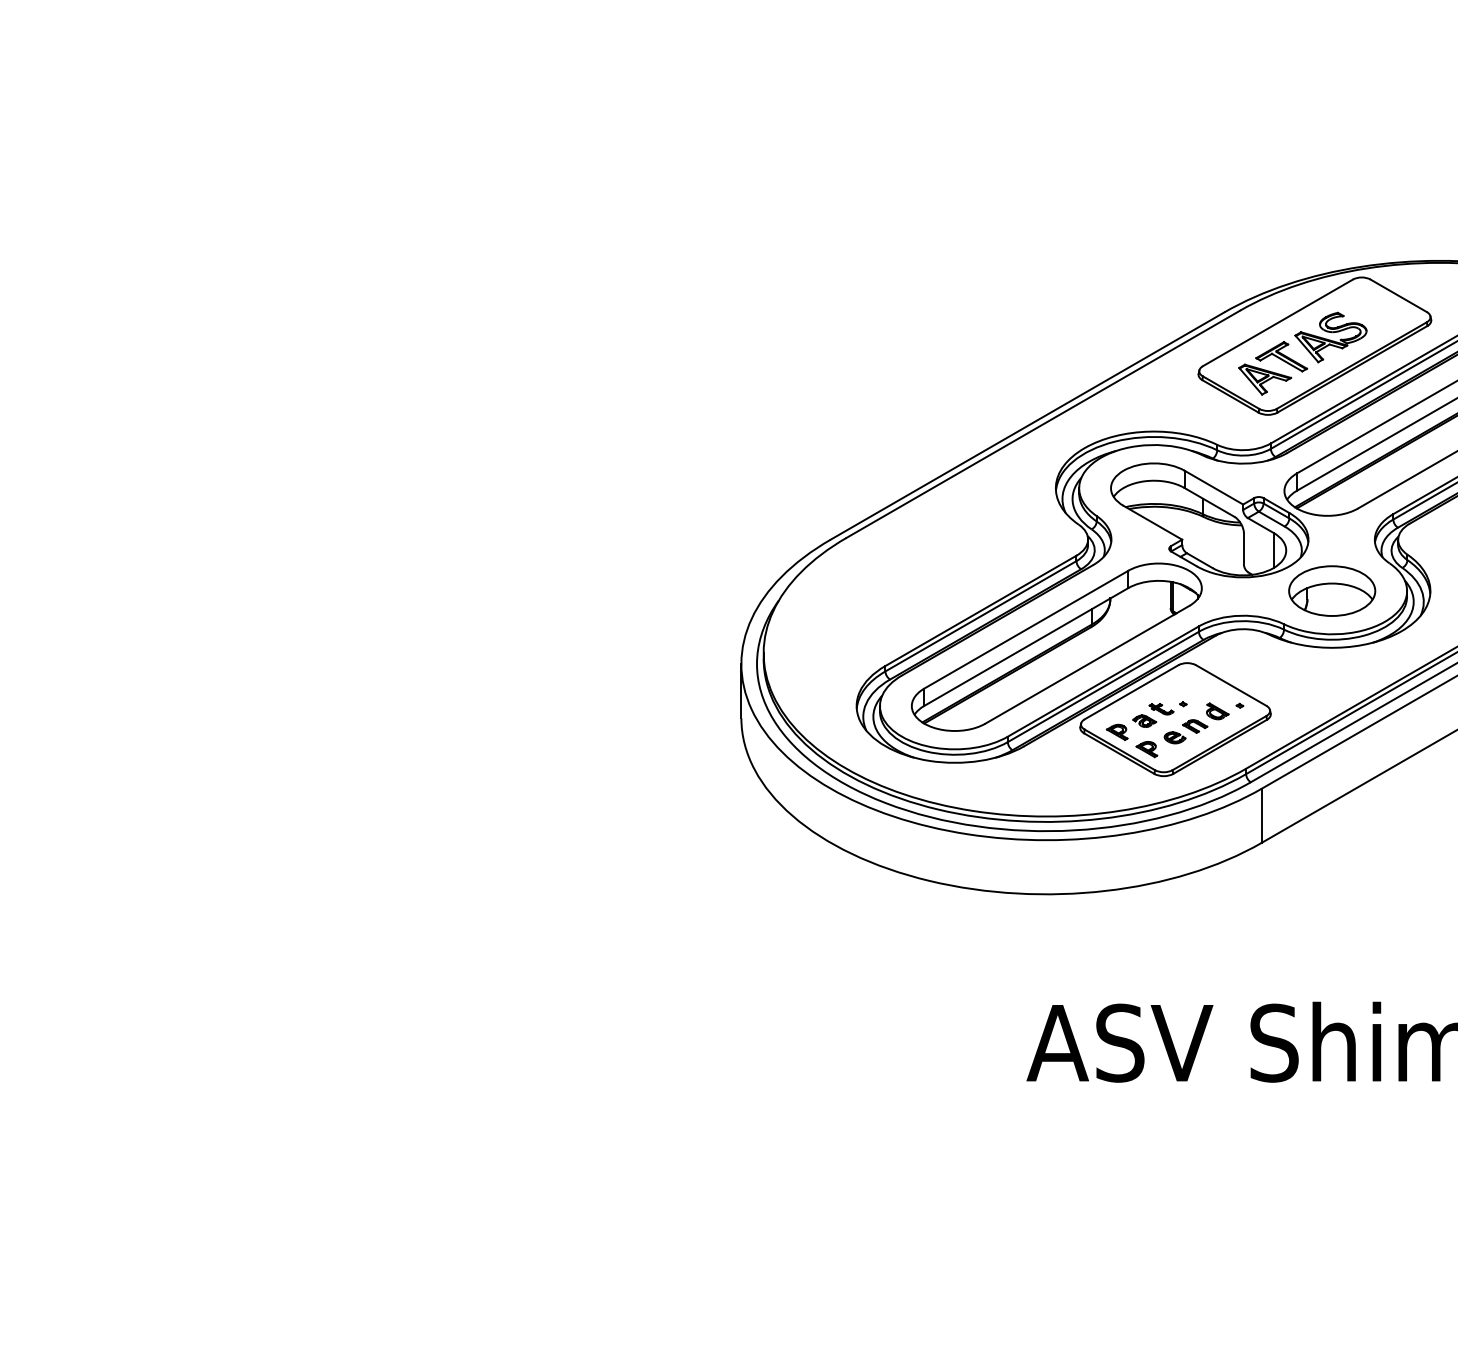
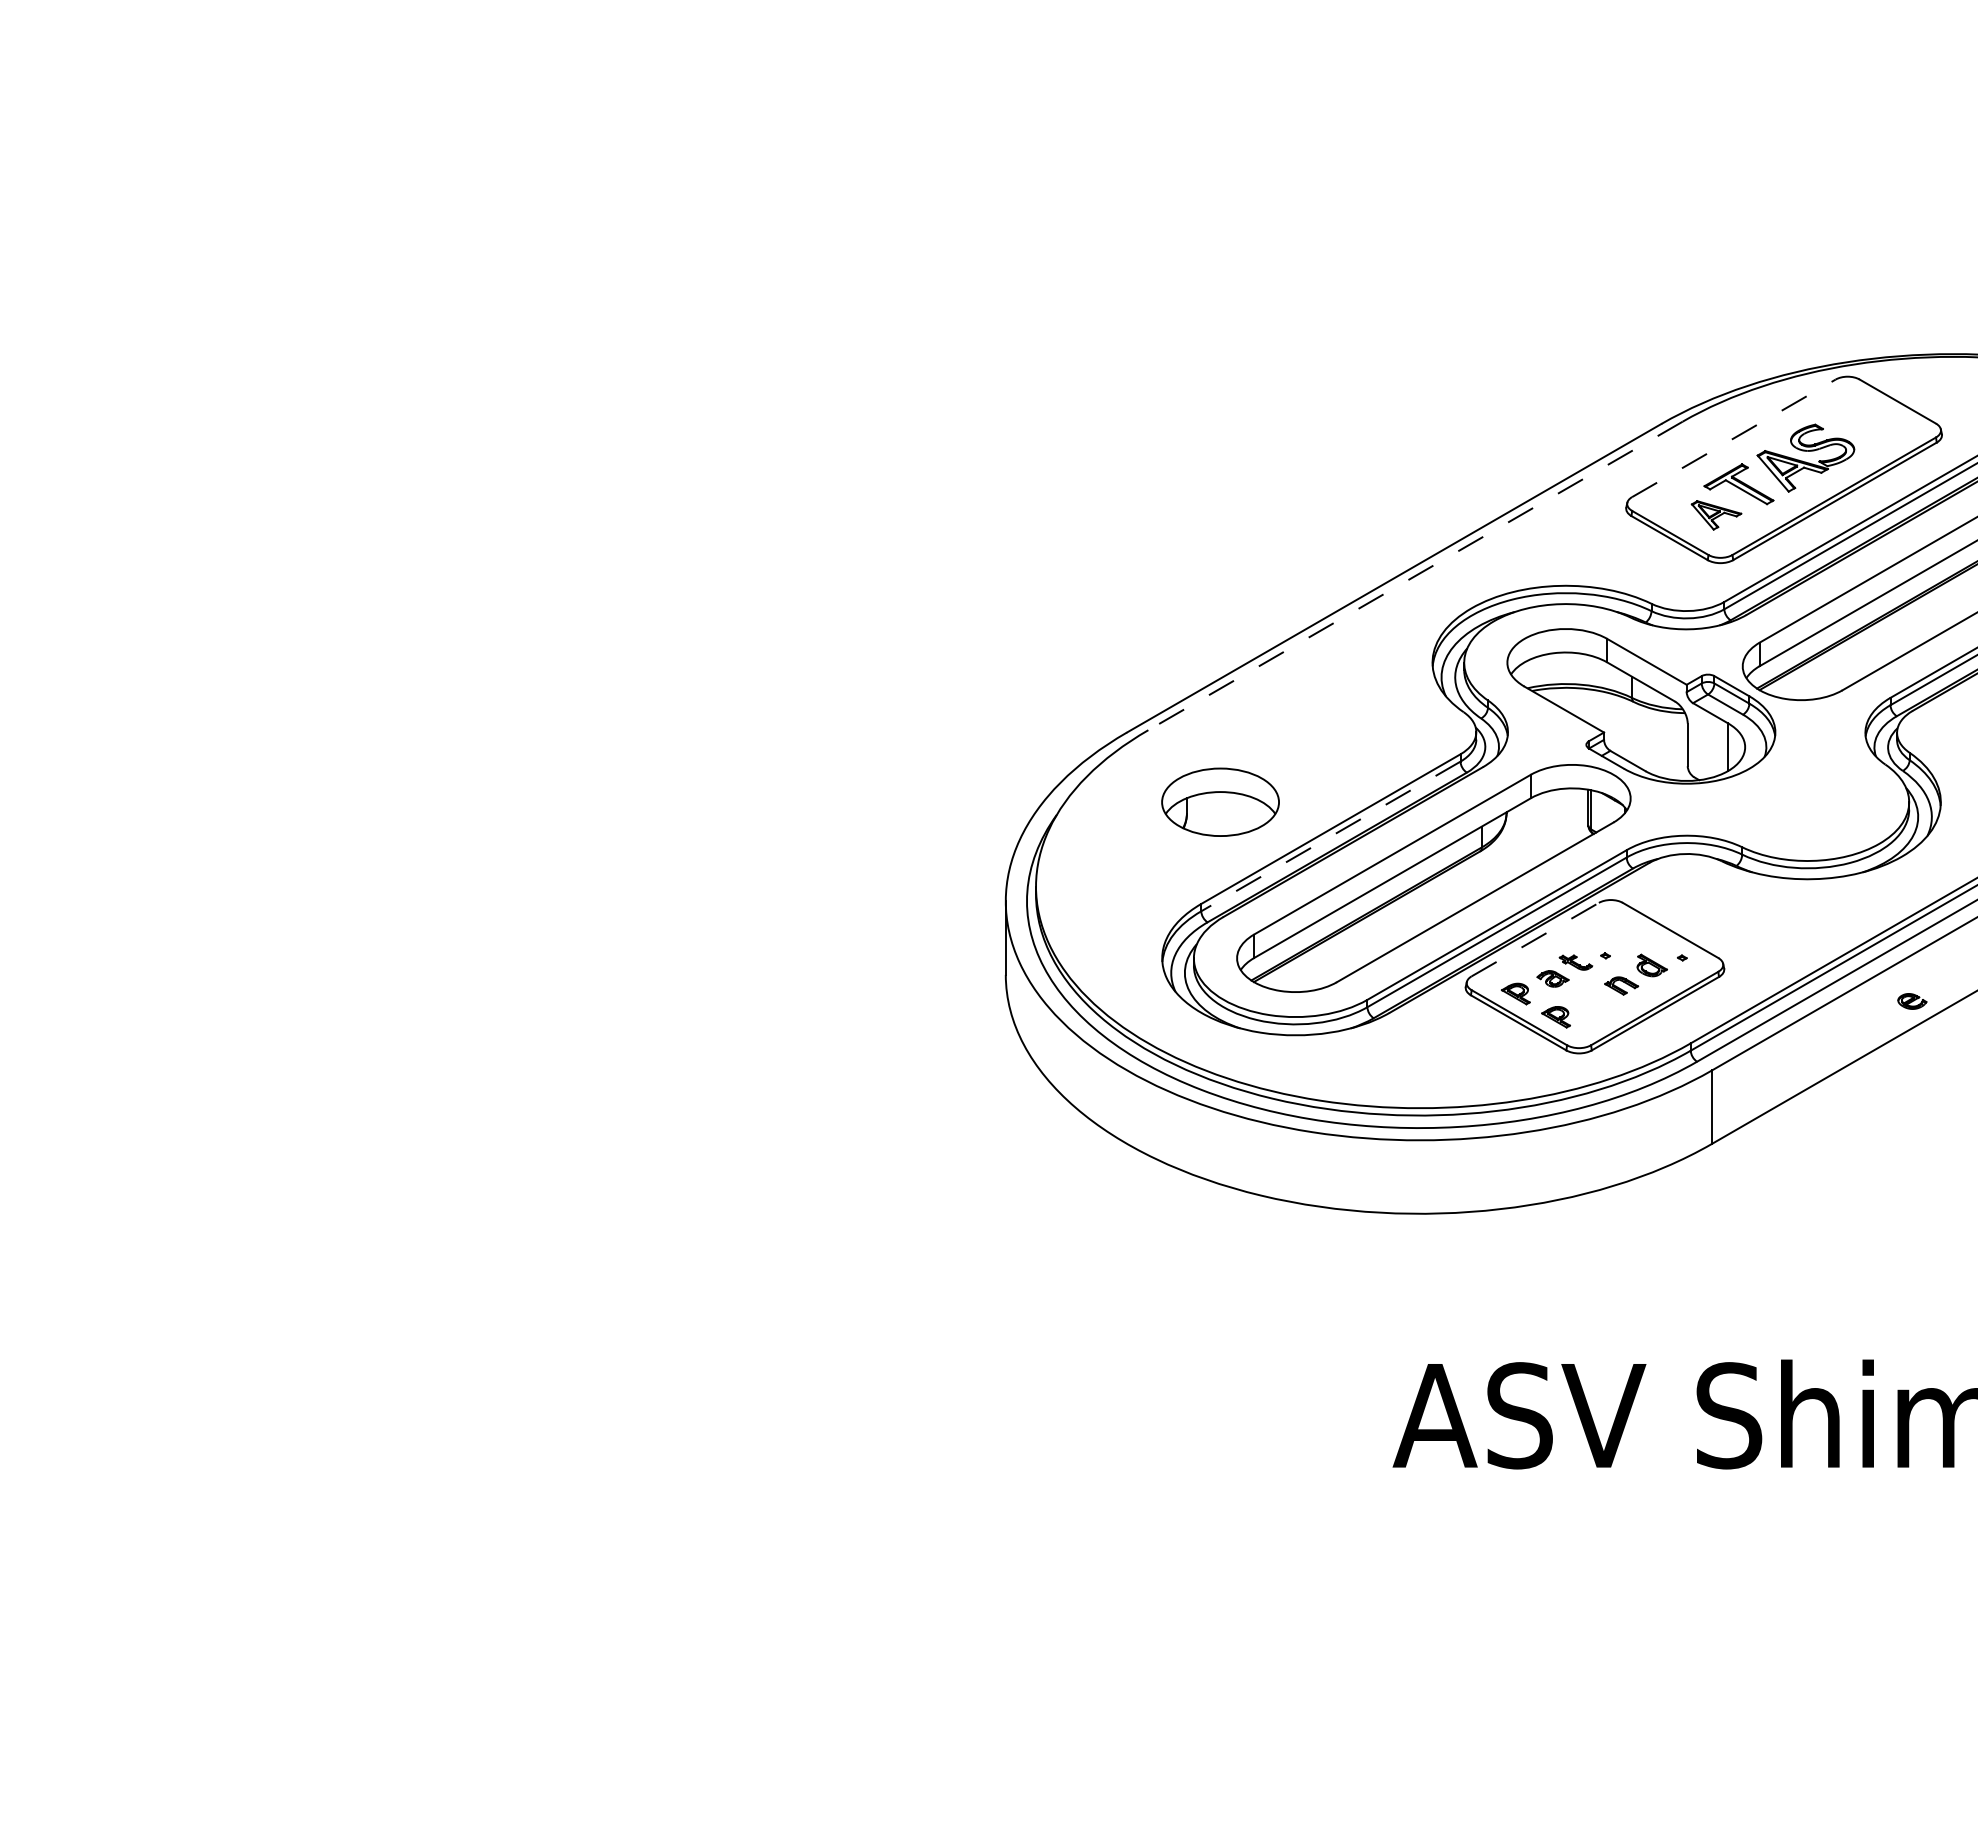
line: (1277, 323) -> (1733, 438), solid -> dashed
part: (1265, 379) -> (1716, 515), size x0.7
line: (1043, 424) -> (1415, 576), solid -> dashed
part: (1332, 590) -> (1220, 801), moved
line: (980, 616) -> (1330, 836), solid -> dashed
line: (1131, 692) -> (1535, 939), solid -> dashed
part: (1175, 737) -> (1912, 1001), moved

